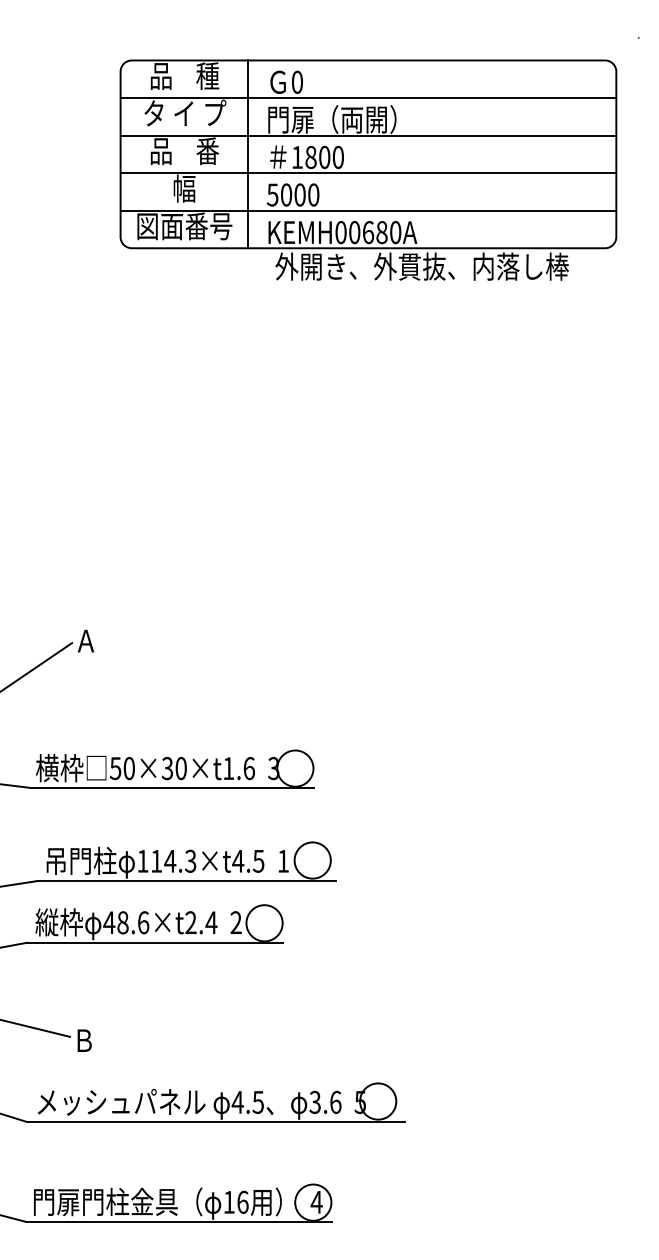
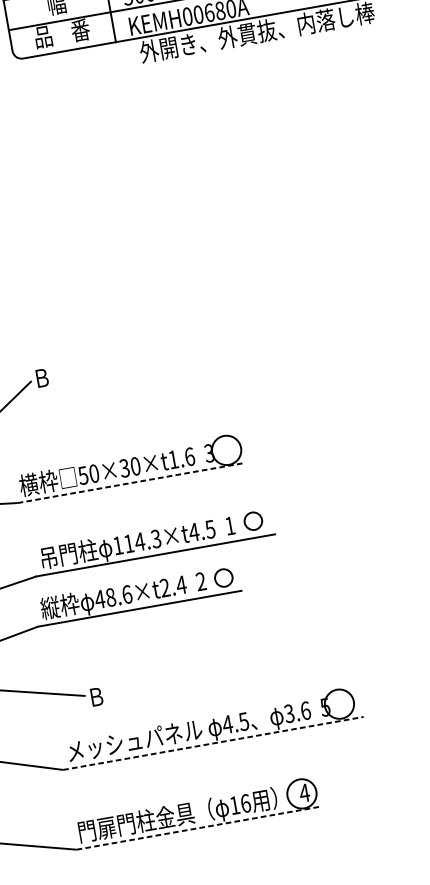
text: (184, 226) -> (62, 33), 図面番号 -> 品    番
text: (85, 640) -> (41, 377), Ａ -> Ｂ
line: (172, 787) -> (131, 482), solid -> dashed
circle: (312, 860) -> (253, 521), size x0.6
circle: (264, 923) -> (223, 578), size x0.6
line: (216, 1122) -> (213, 743), solid -> dashed
line: (179, 1222) -> (198, 828), solid -> dashed

